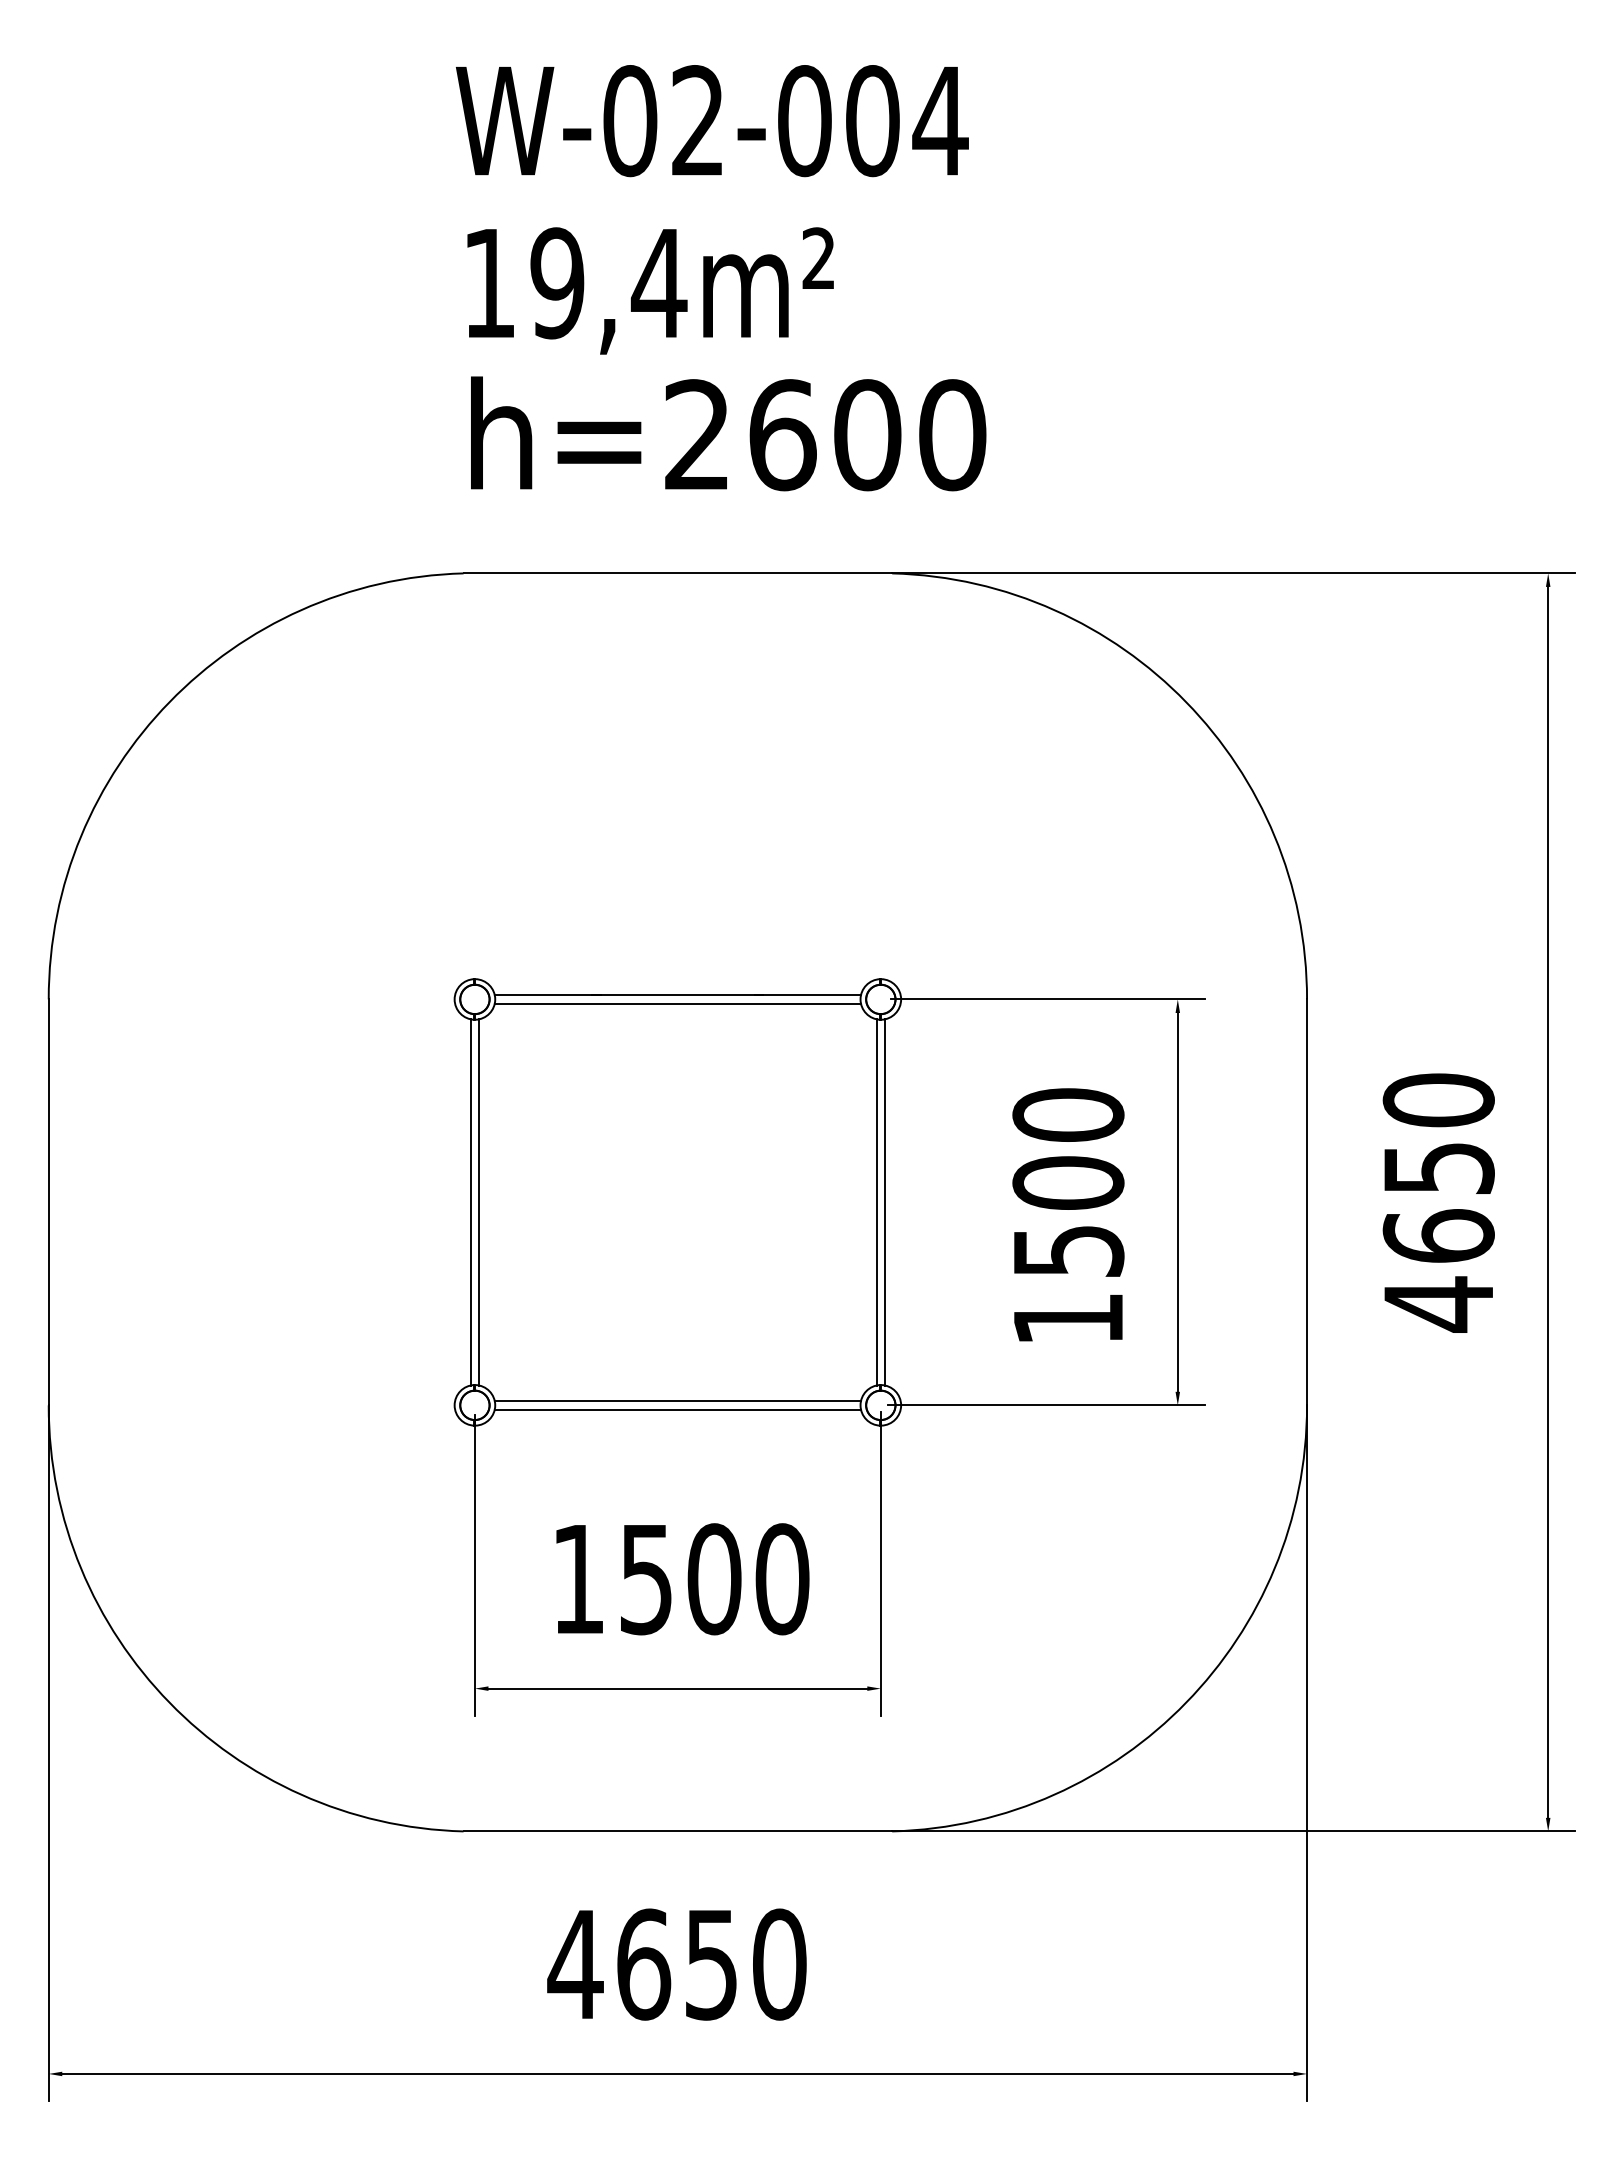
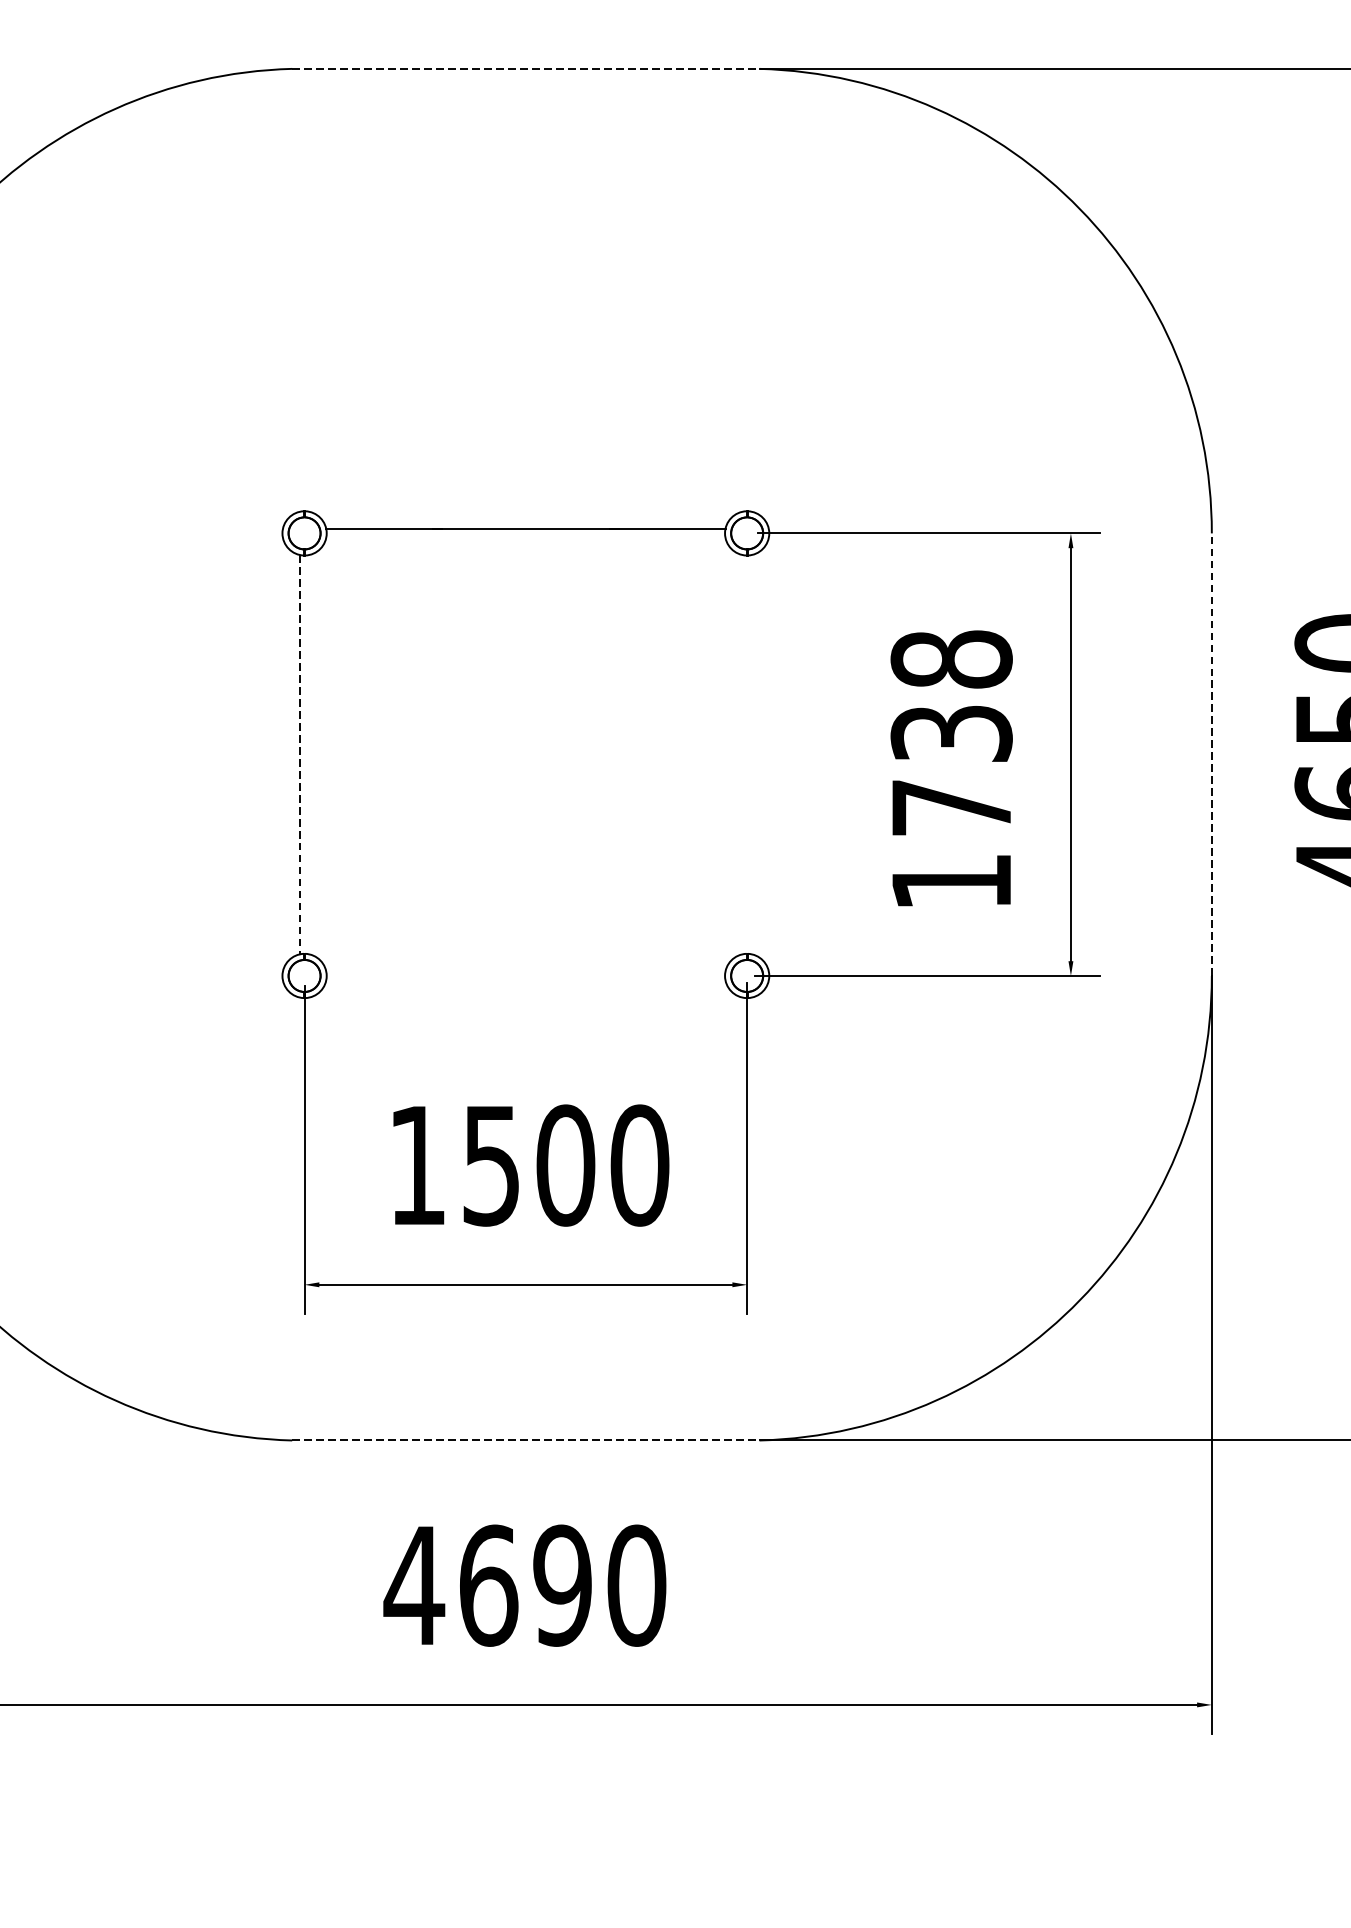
line: (678, 573) -> (526, 68), solid -> dashed
line: (677, 1003) -> (525, 537), removed
text: (1068, 1182) -> (951, 732), 1500 -> 1738
line: (470, 1202) -> (299, 754), solid -> dashed
line: (479, 1202) -> (309, 754), removed
line: (876, 1202) -> (742, 754), removed
line: (885, 1202) -> (752, 754), removed
line: (1307, 1202) -> (1212, 754), solid -> dashed
line: (677, 1401) -> (525, 971), removed
line: (677, 1409) -> (525, 980), removed
line: (678, 1831) -> (526, 1440), solid -> dashed
text: (711, 1964) -> (562, 1585), 4650 -> 4690

